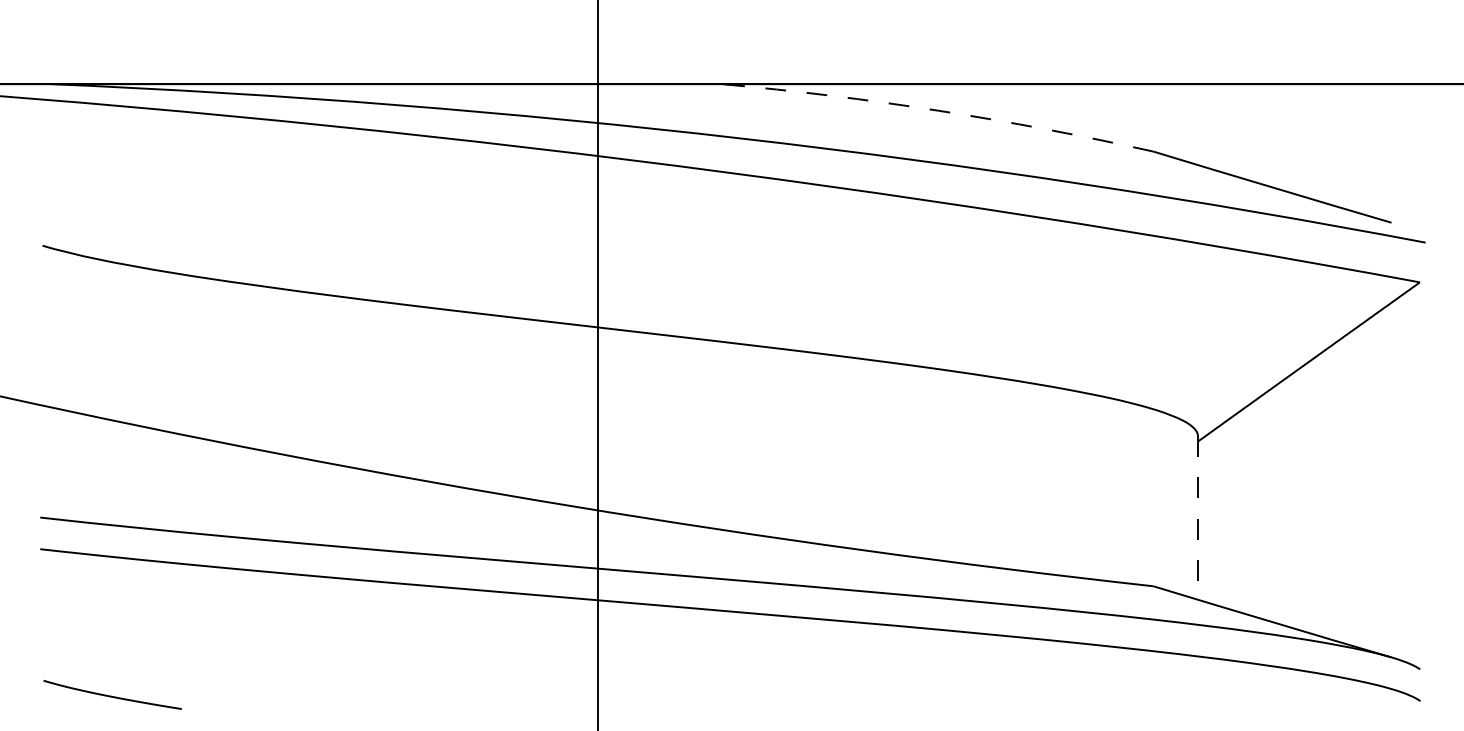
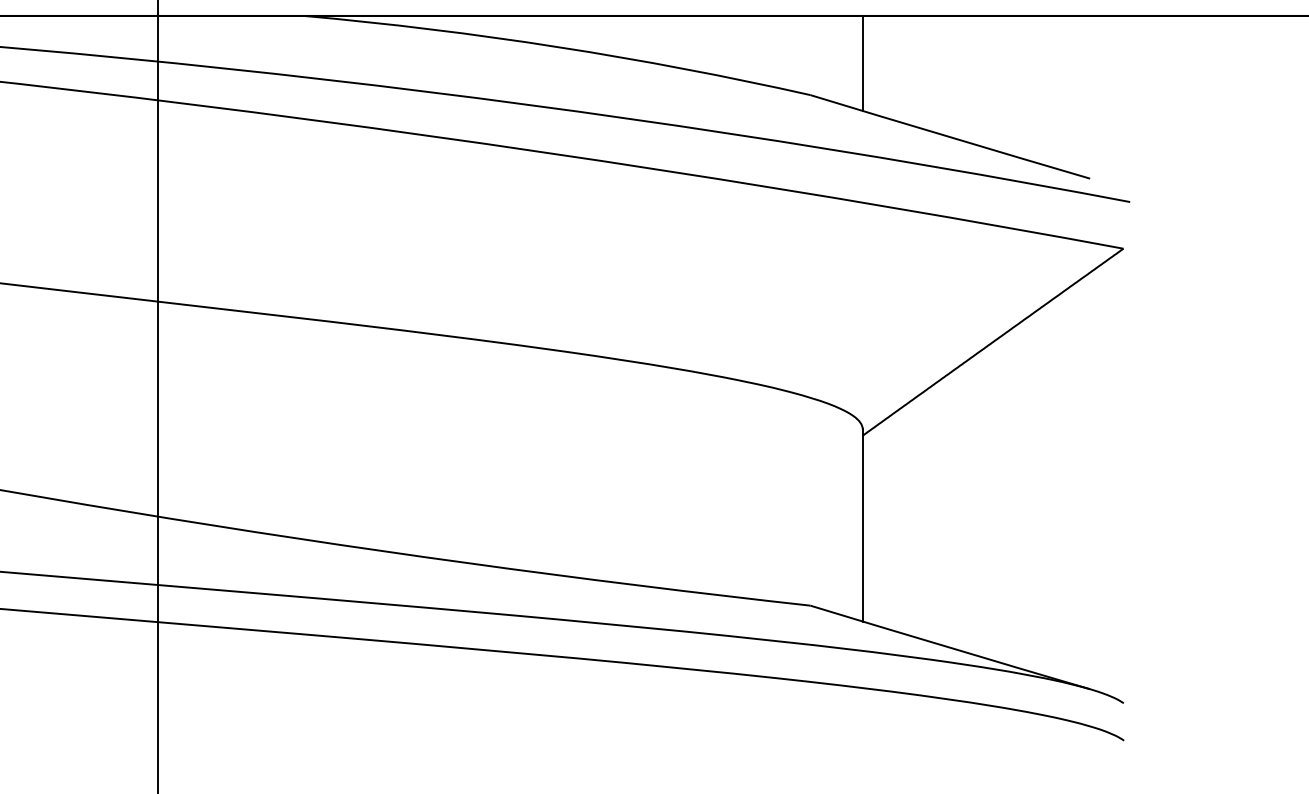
arc: (938, 110) -> (557, 46), dashed -> solid
line: (1197, 124) -> (862, 63), added
line: (1197, 517) -> (862, 524), dashed -> solid

